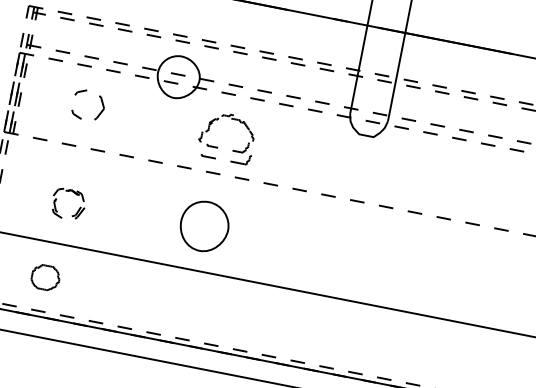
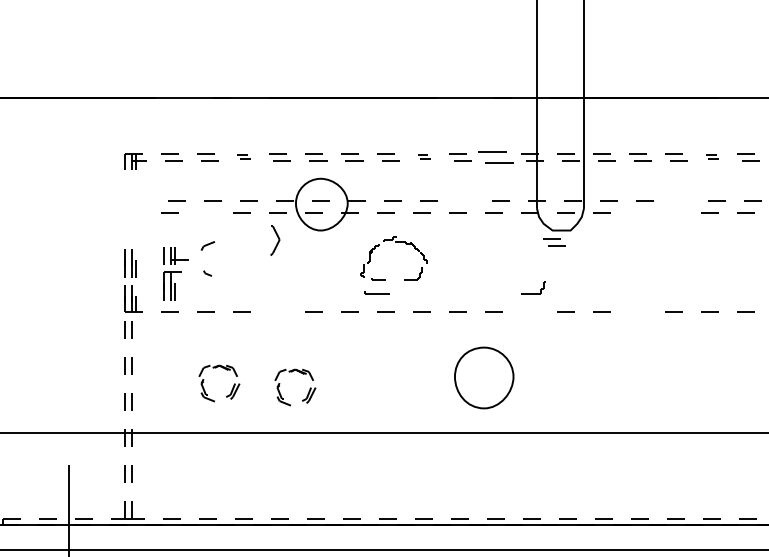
part: (123, 27) -> (243, 157), size x0.6
part: (268, 55) -> (424, 157), size x0.6
part: (28, 56) -> (175, 273), moved
line: (84, 65) -> (205, 212), removed
part: (325, 67) -> (496, 157), size x1.6
line: (293, 96) -> (464, 200), removed
part: (498, 100) -> (712, 157), size x0.6
part: (100, 108) -> (275, 240), moved
part: (76, 114) -> (207, 273), size x0.6
line: (466, 130) -> (680, 200), removed
line: (430, 133) -> (637, 212), removed
line: (458, 138) -> (673, 212), removed
part: (358, 144) -> (554, 242), added
line: (126, 155) -> (277, 311), removed
part: (208, 156) -> (376, 292), size x1.4
part: (241, 158) -> (533, 287), moved
line: (328, 195) -> (529, 311), removed
line: (414, 212) -> (637, 311), removed
part: (137, 226) -> (307, 393), added
part: (204, 226) -> (484, 377), moved
part: (45, 277) -> (208, 476), removed

